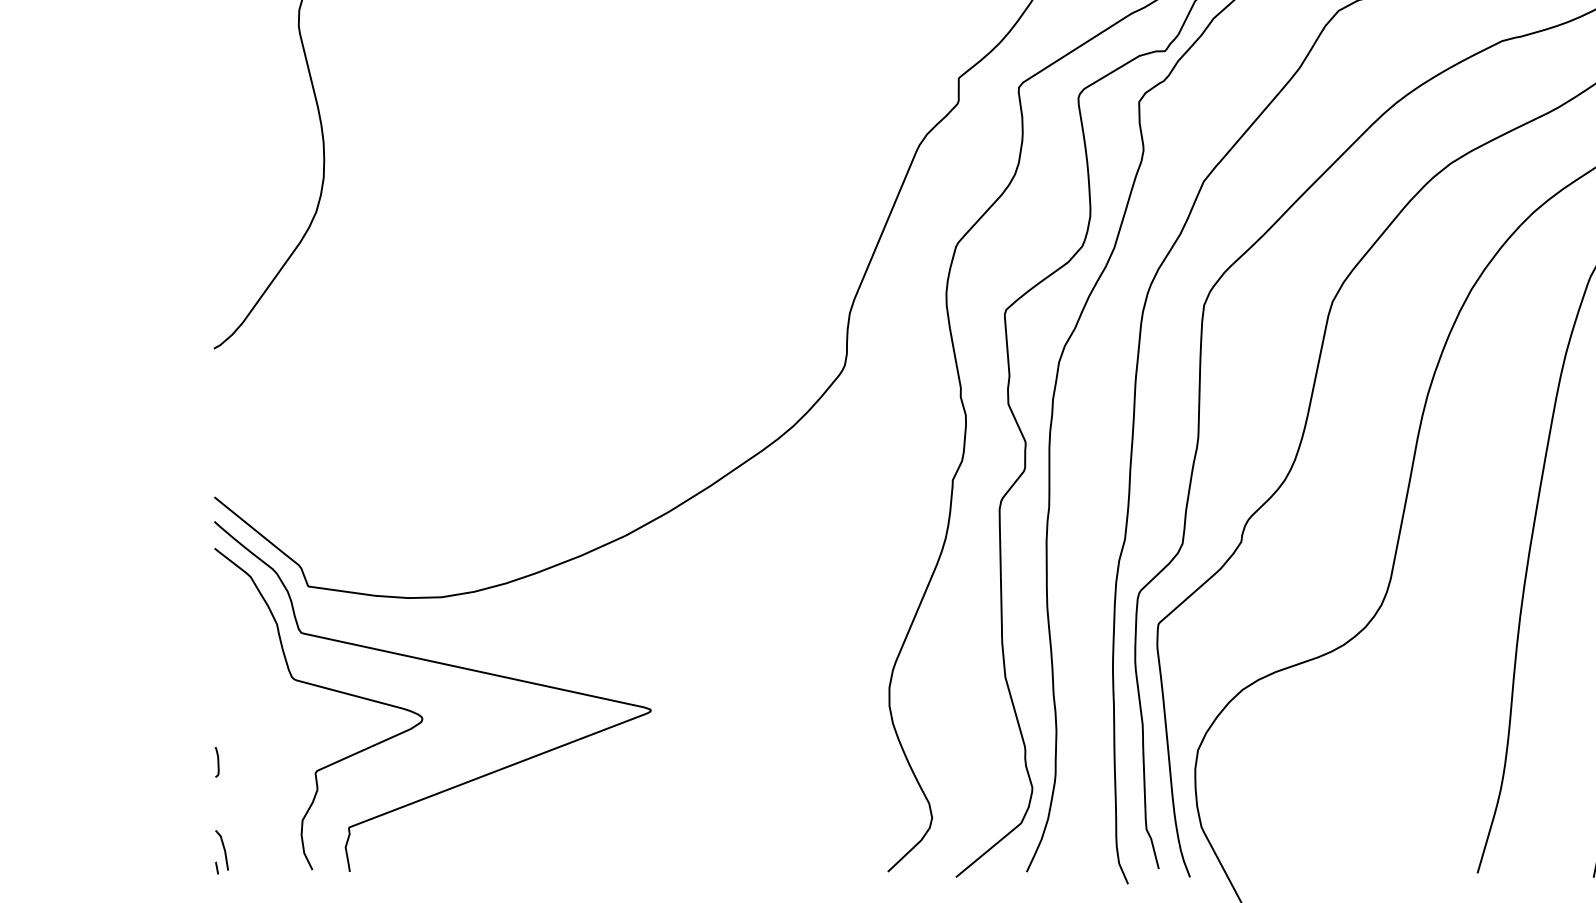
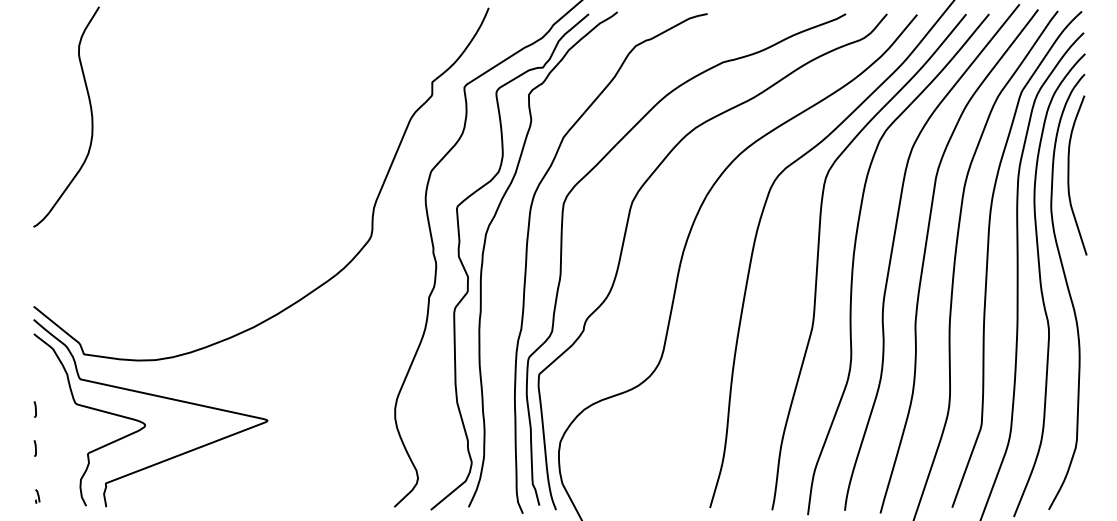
line: (217, 689) -> (35, 409), added
part: (221, 851) -> (37, 496), size x0.6

